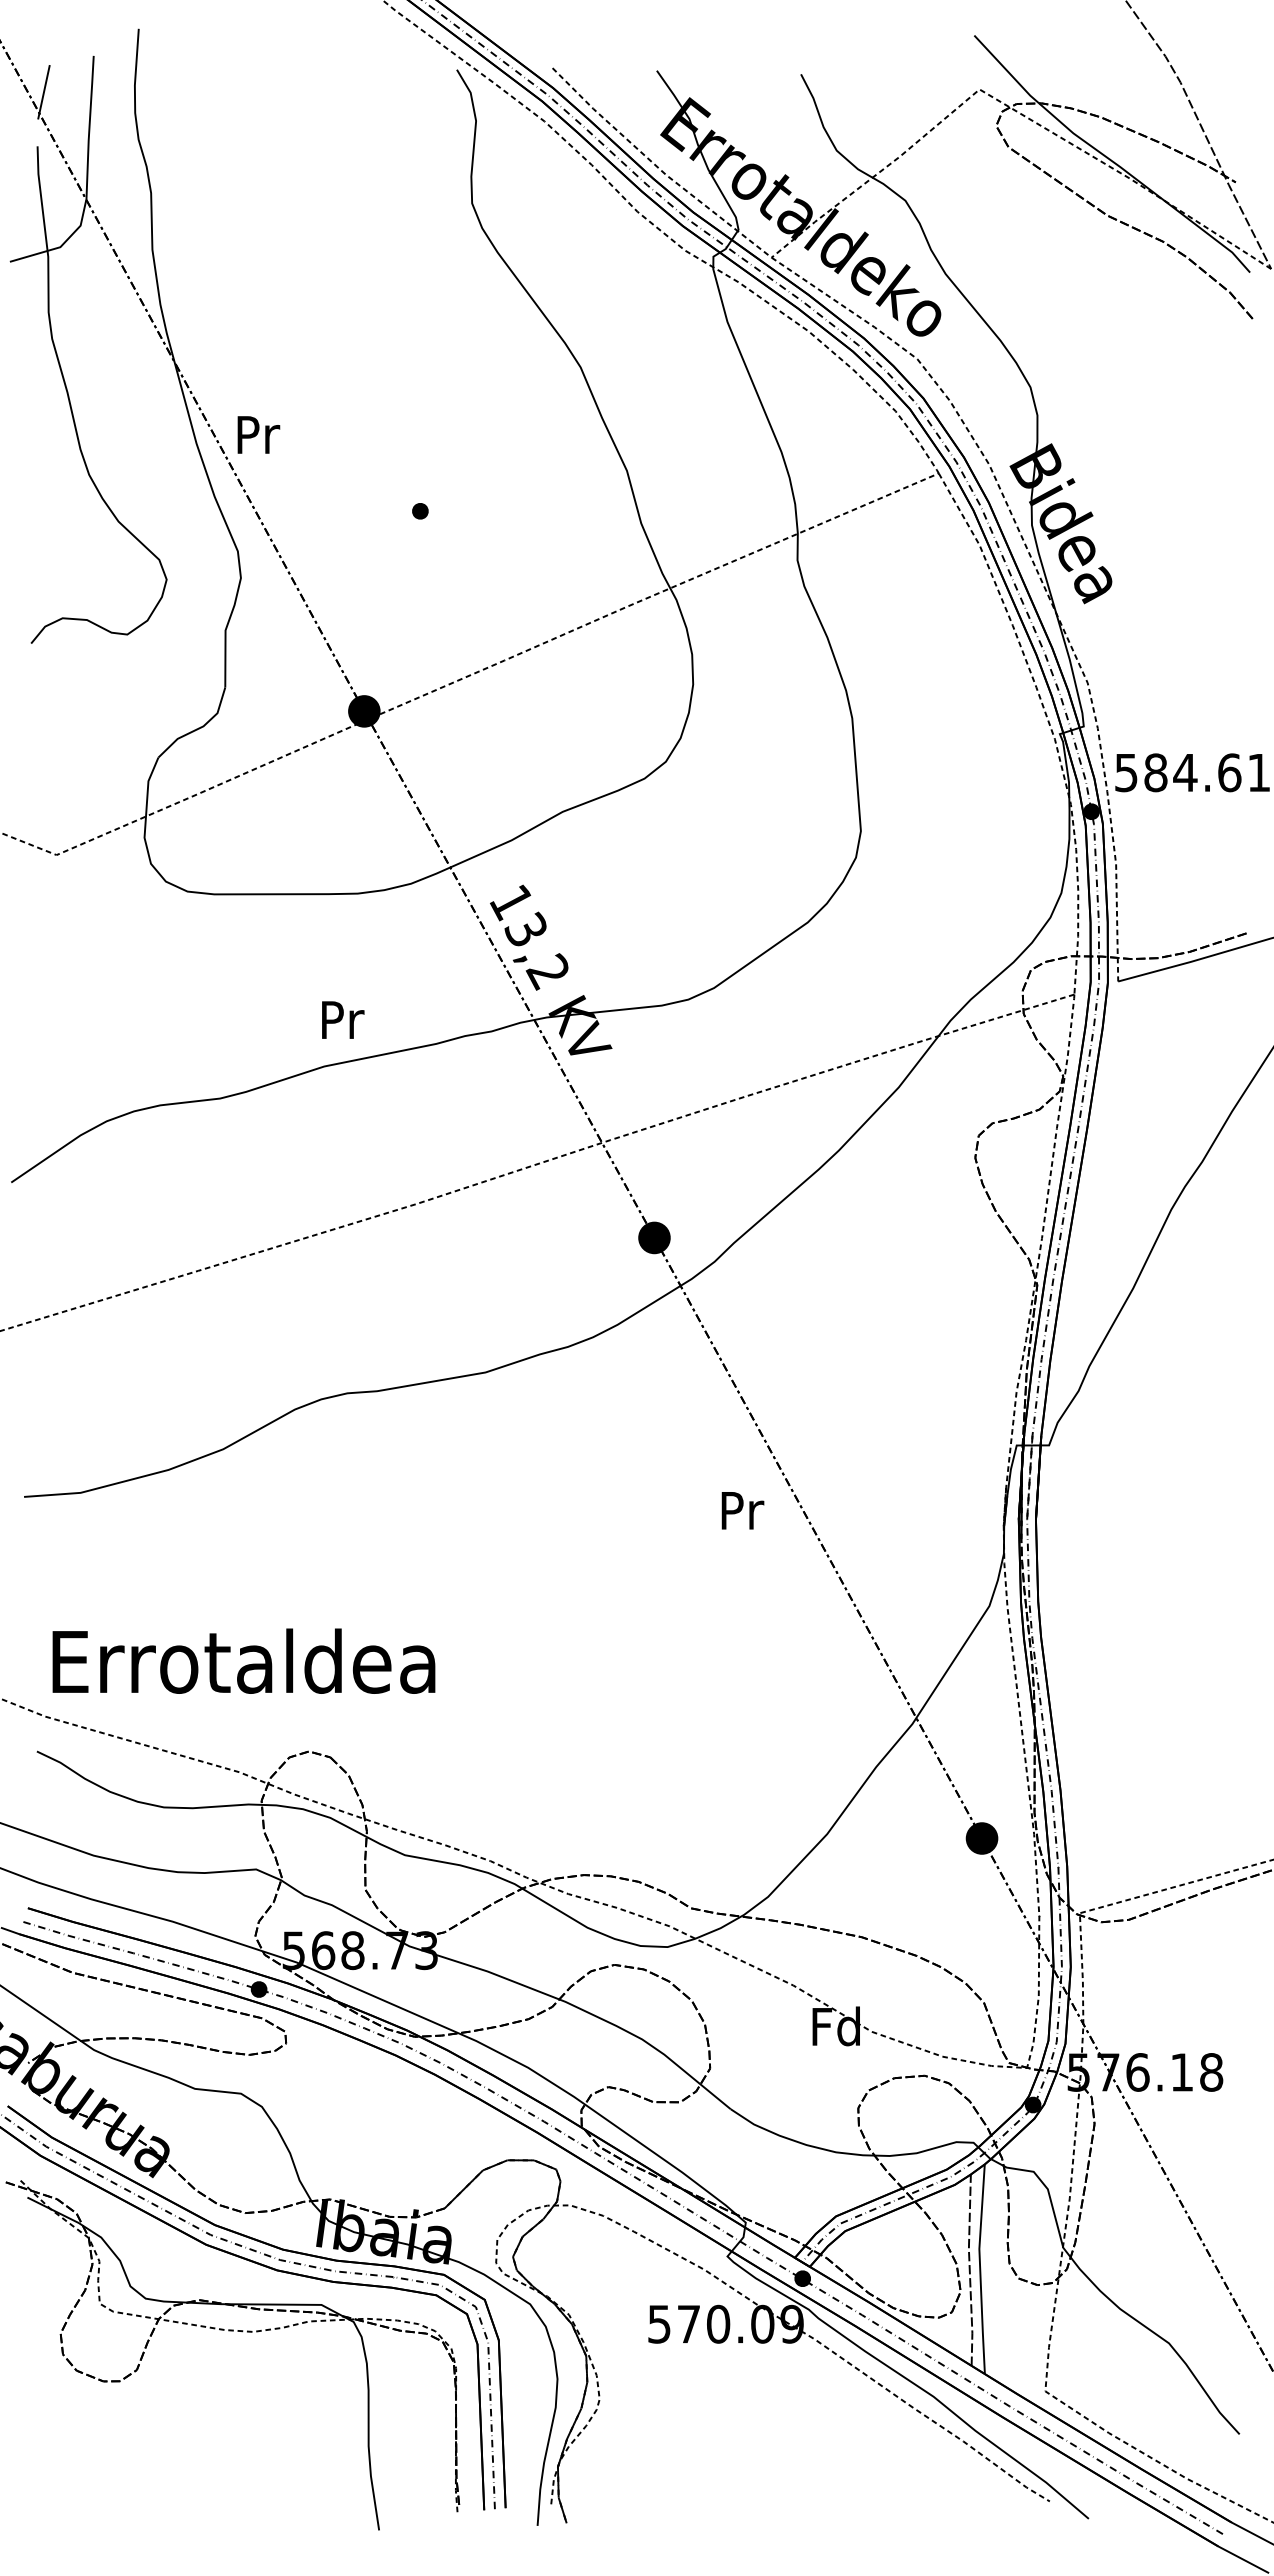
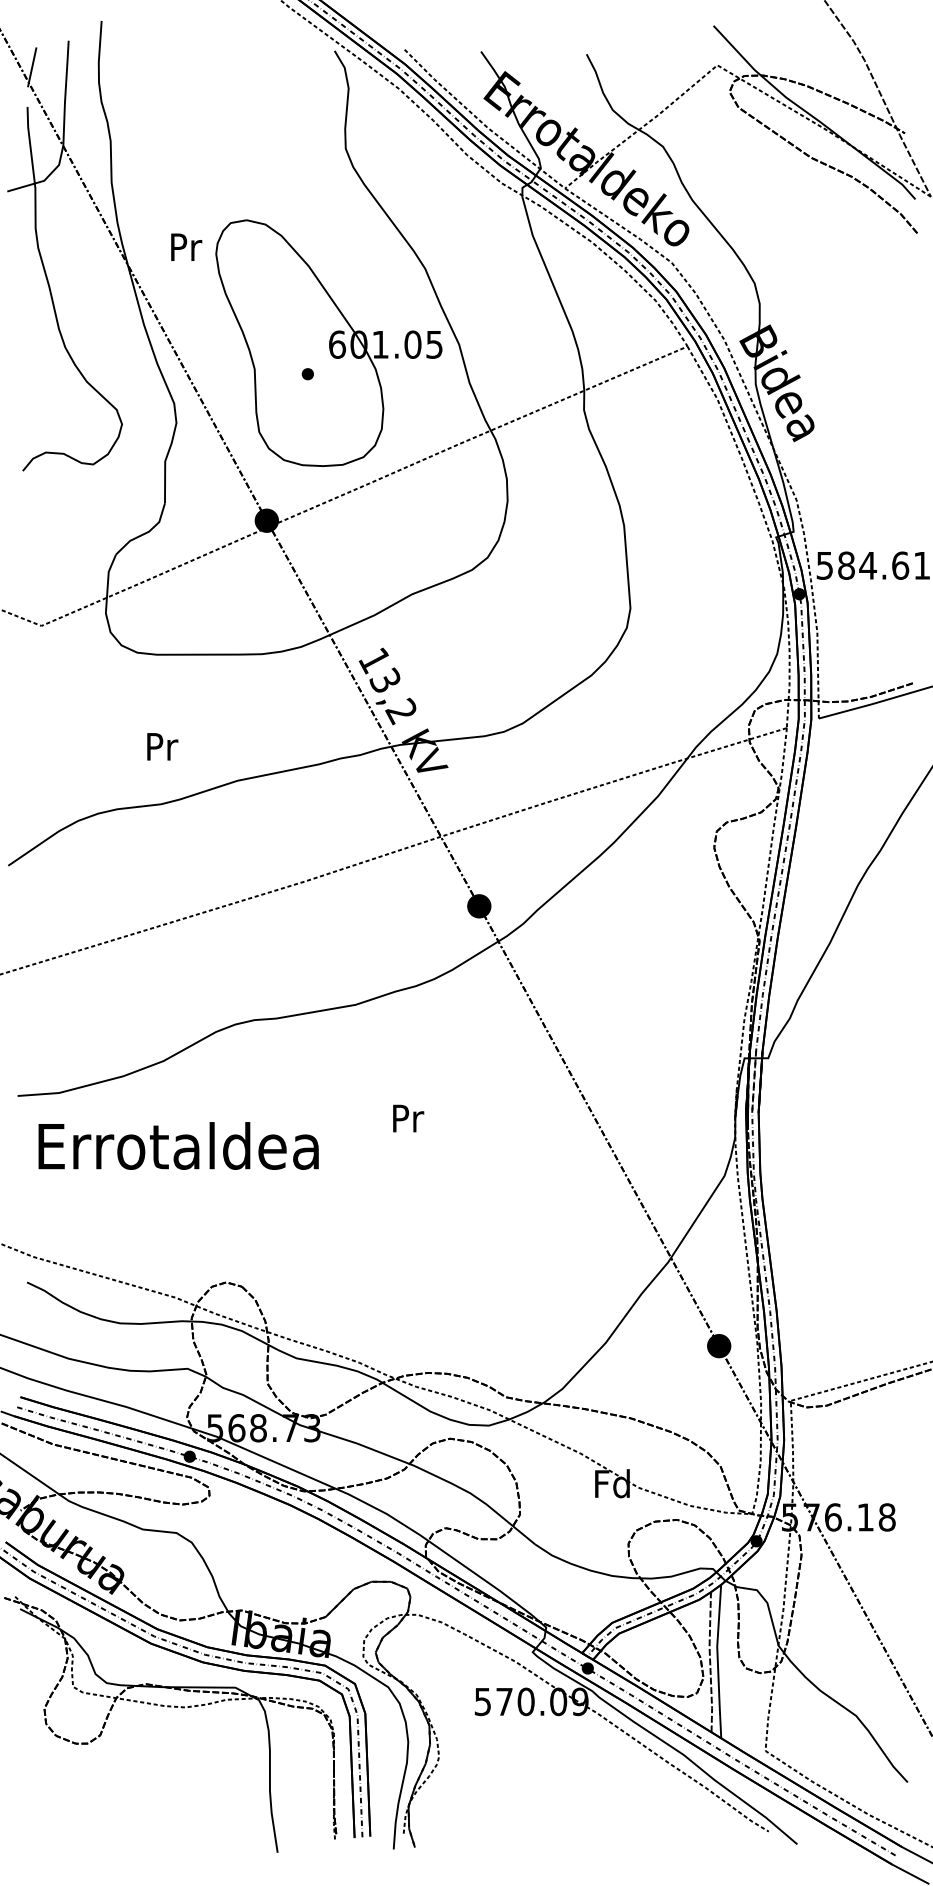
text: (258, 434) -> (186, 246), moved
part: (449, 468) -> (329, 342), added
text: (343, 1019) -> (162, 746), moved
text: (742, 1510) -> (408, 1118), moved
text: (243, 1660) -> (178, 1145), moved

